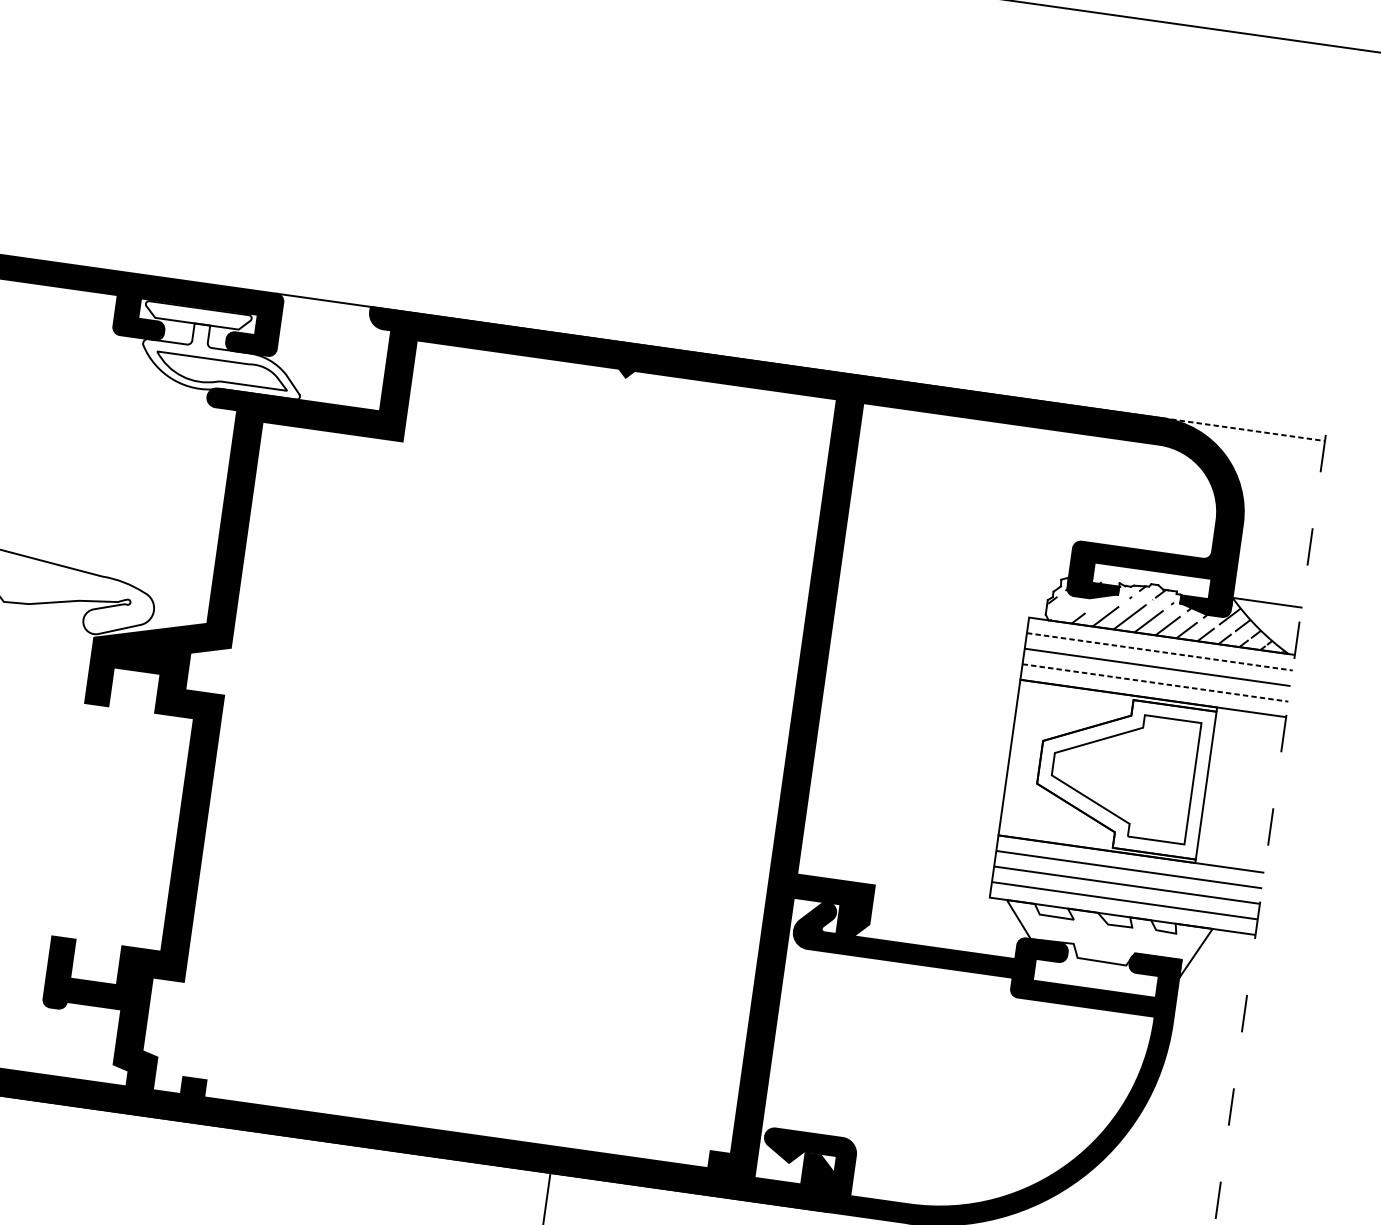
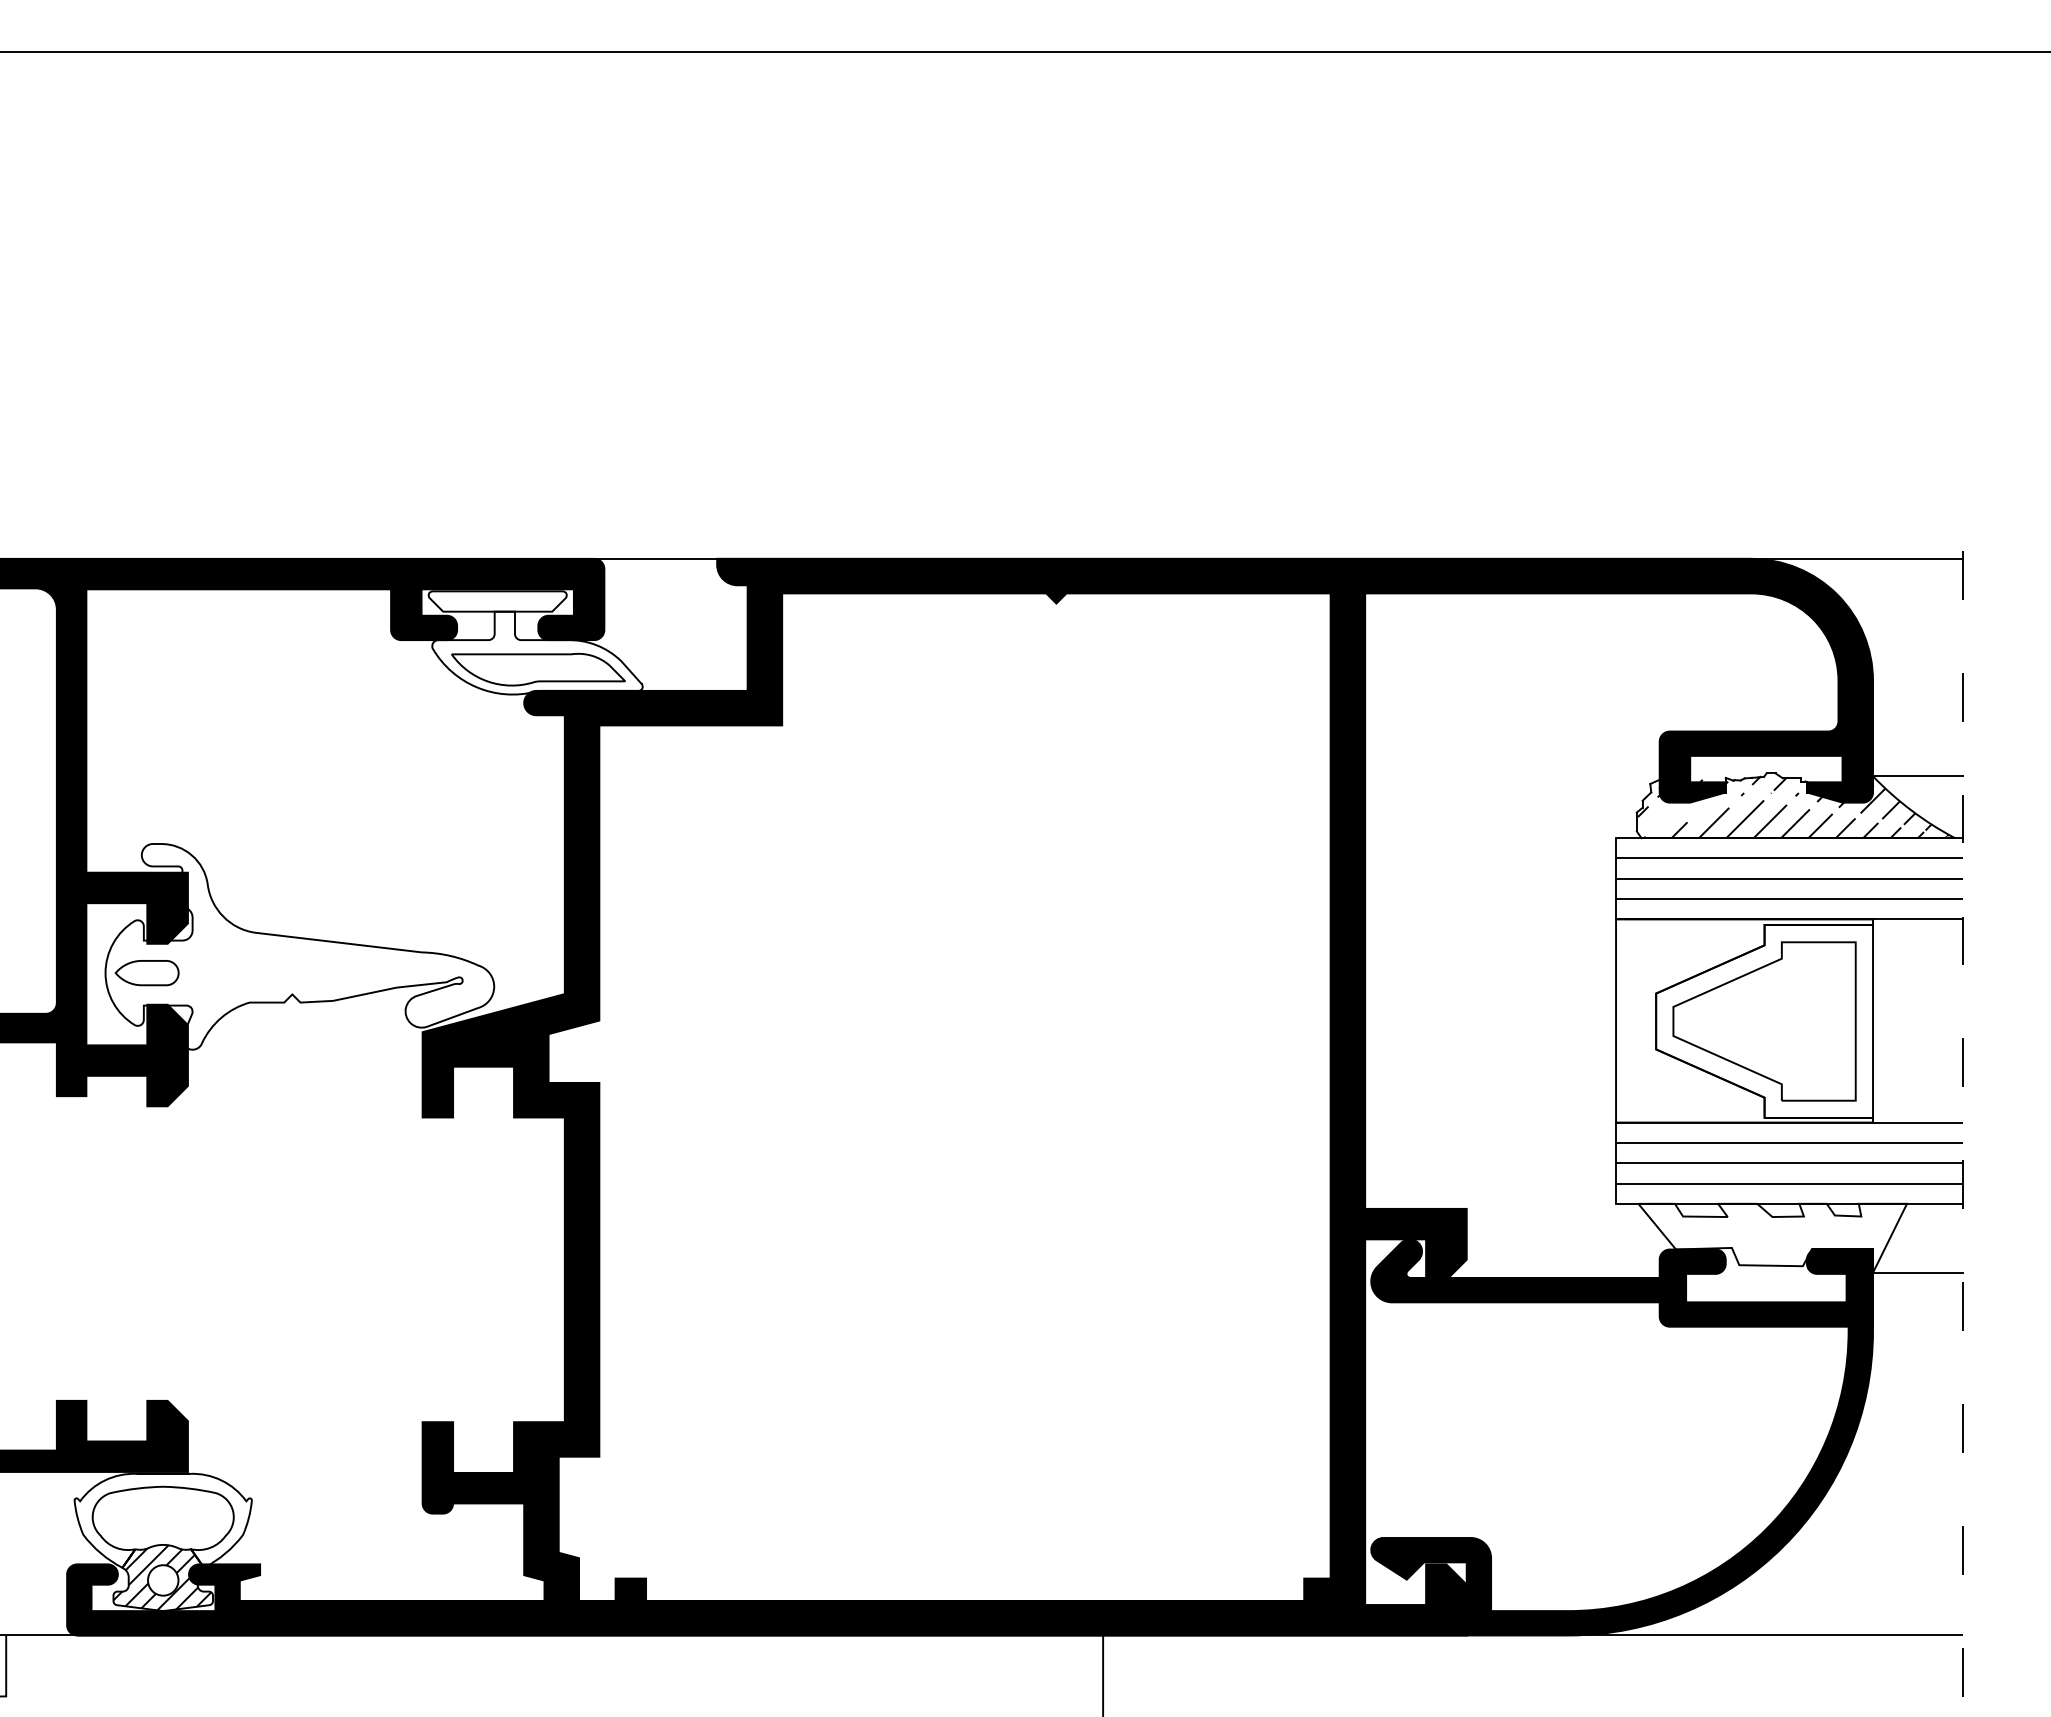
line: (1244, 429) -> (1857, 558), dashed -> solid
line: (1159, 651) -> (1789, 858), dashed -> solid
line: (1155, 683) -> (1789, 899), dashed -> solid
line: (1214, 982) -> (1918, 1272), added

